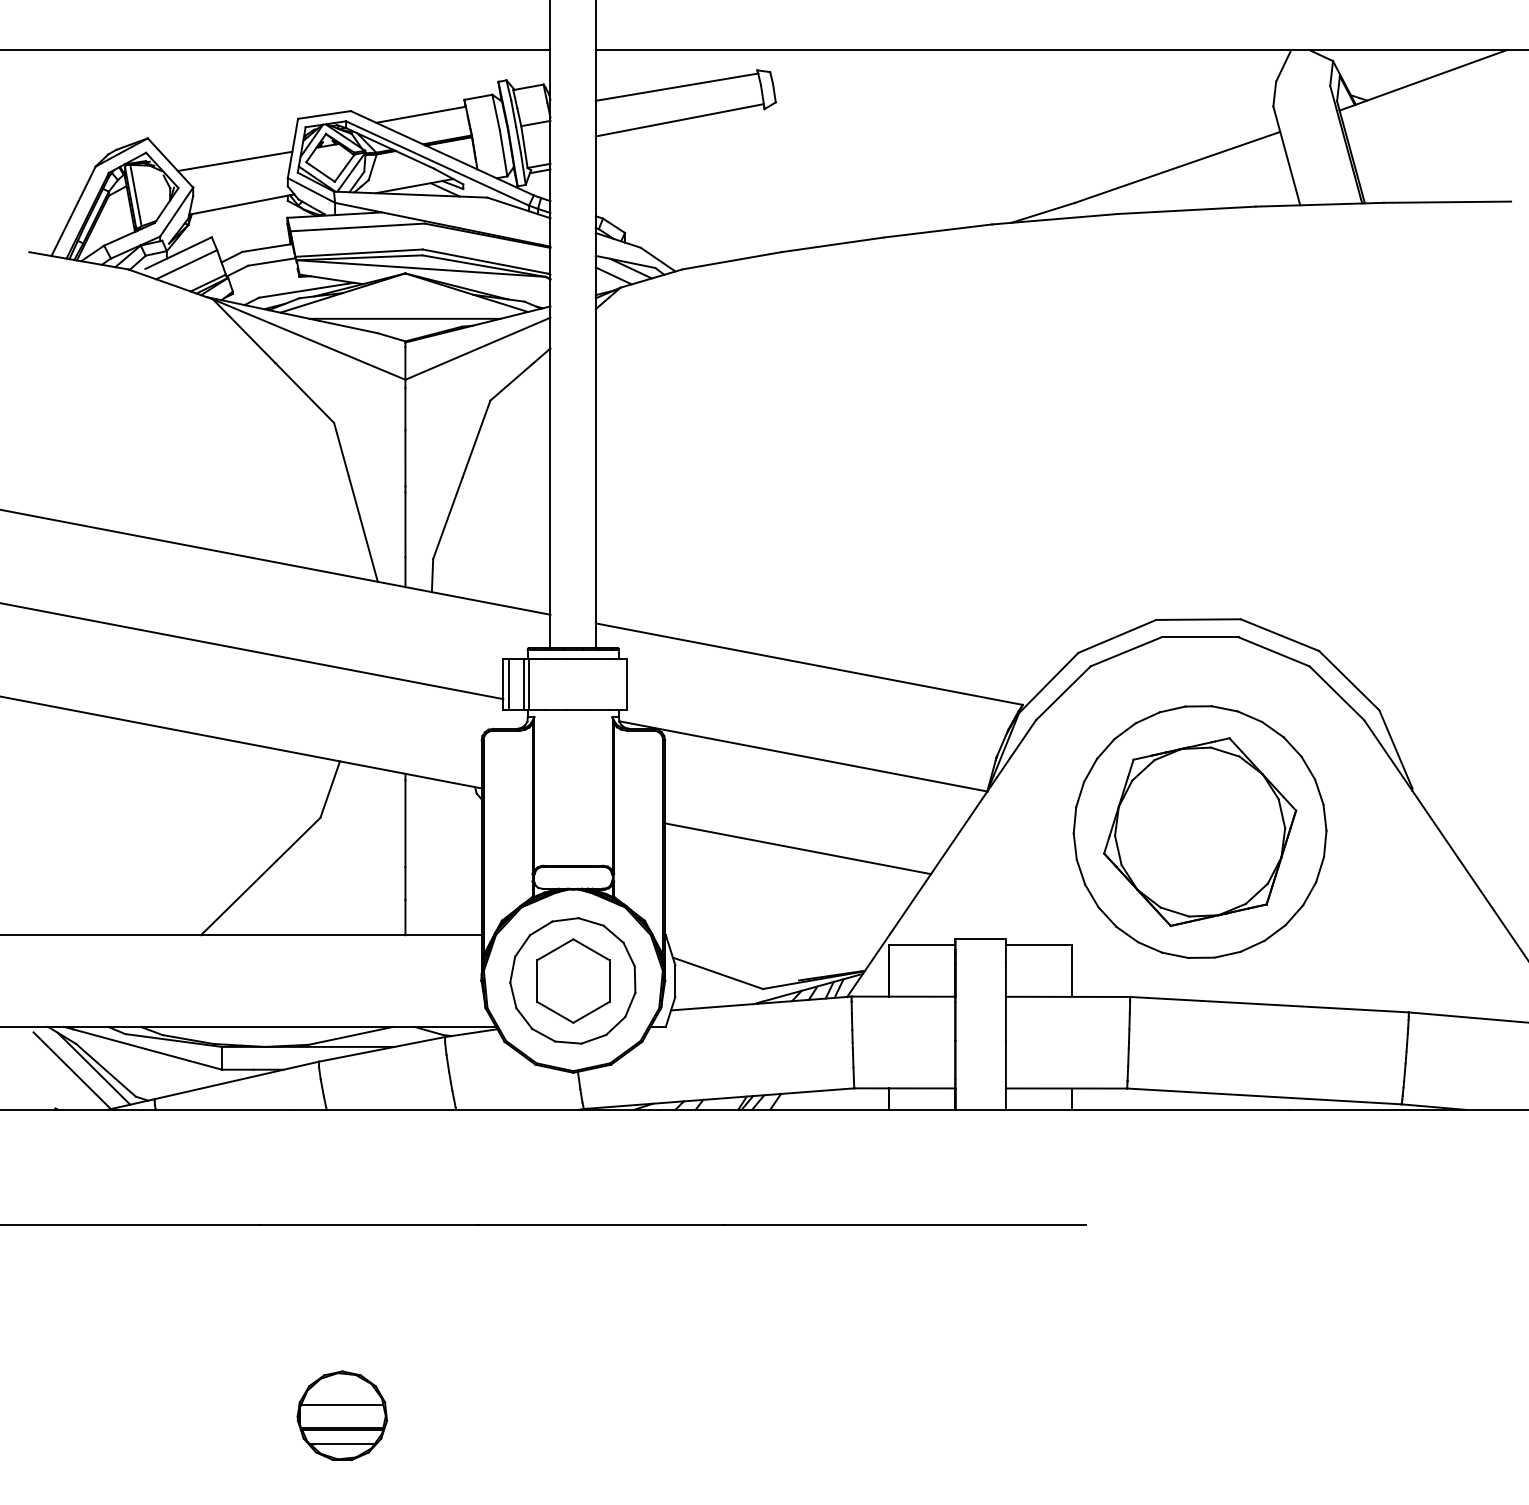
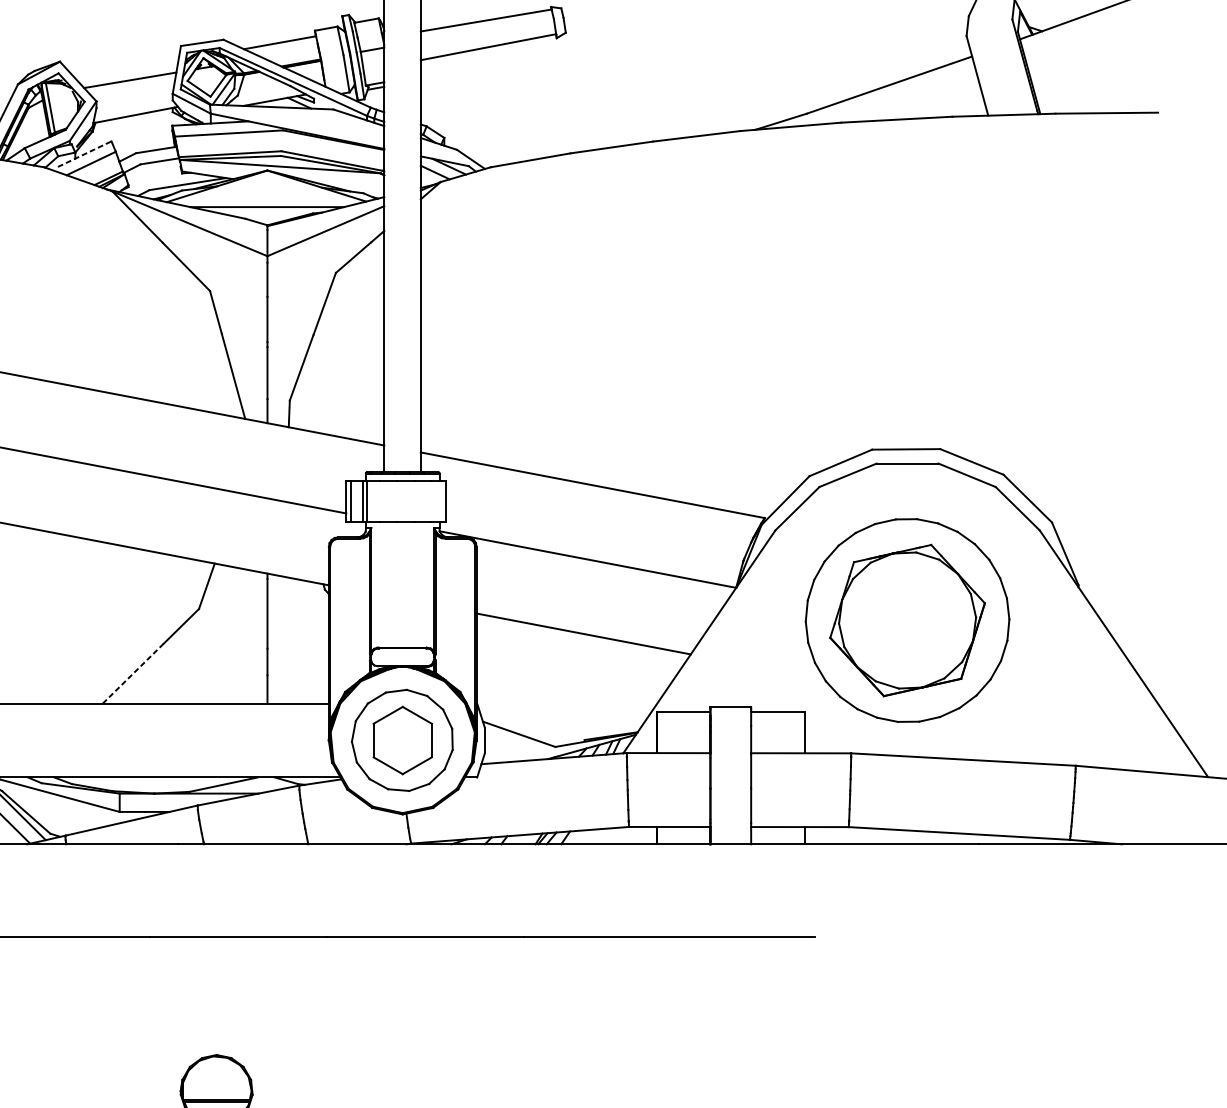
line: (178, 253) -> (84, 154), solid -> dashed
line: (239, 897) -> (133, 673), solid -> dashed
line: (342, 1404) -> (216, 1081), removed

